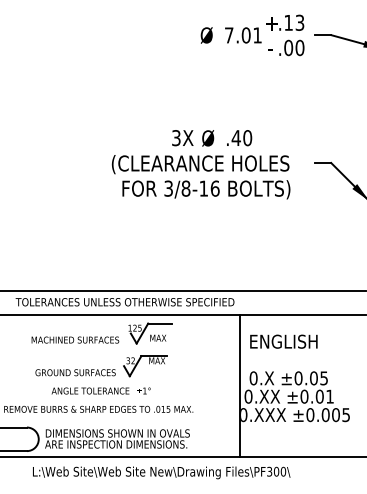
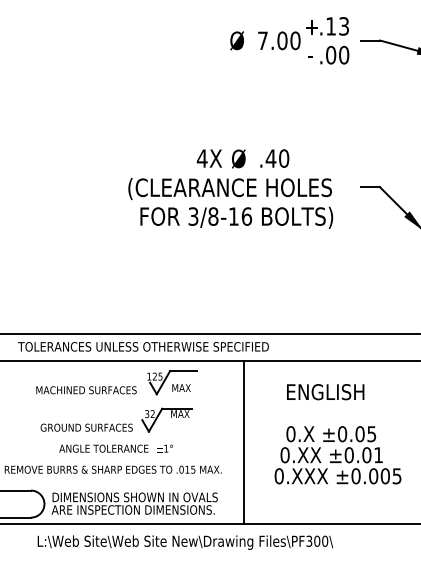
text: (257, 35) -> (295, 40), 7.01 -> 7.00
text: (175, 138) -> (201, 158), 3X -> 4X
line: (240, 385) -> (243, 442), moved

